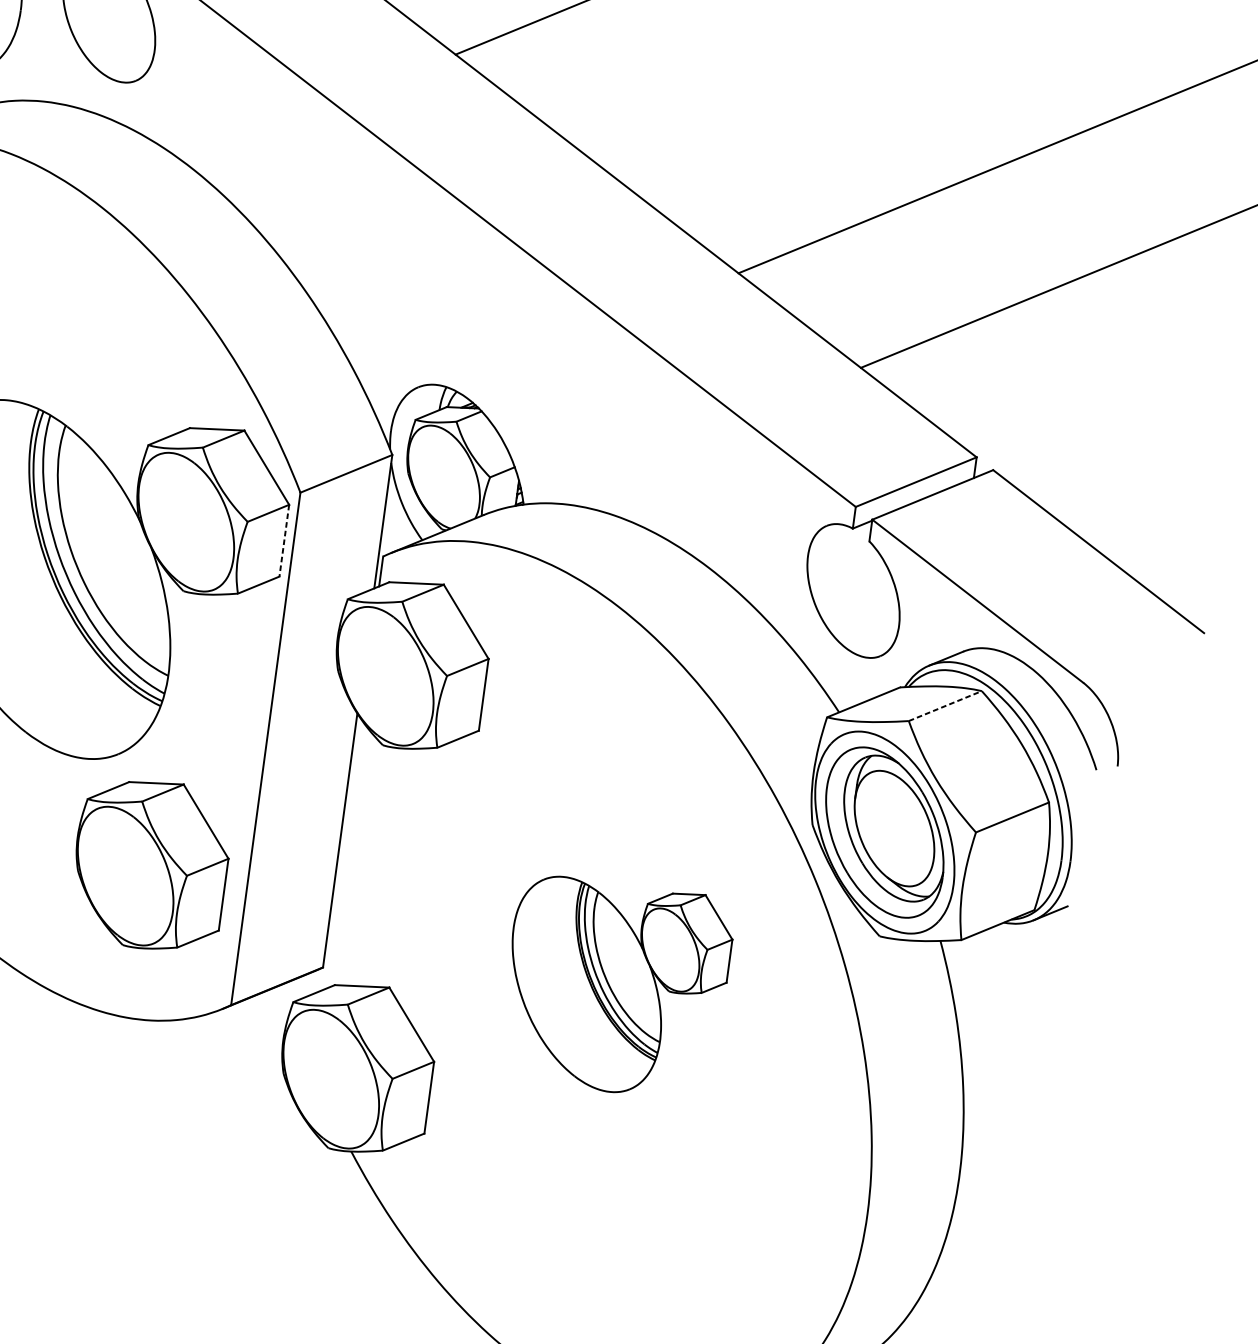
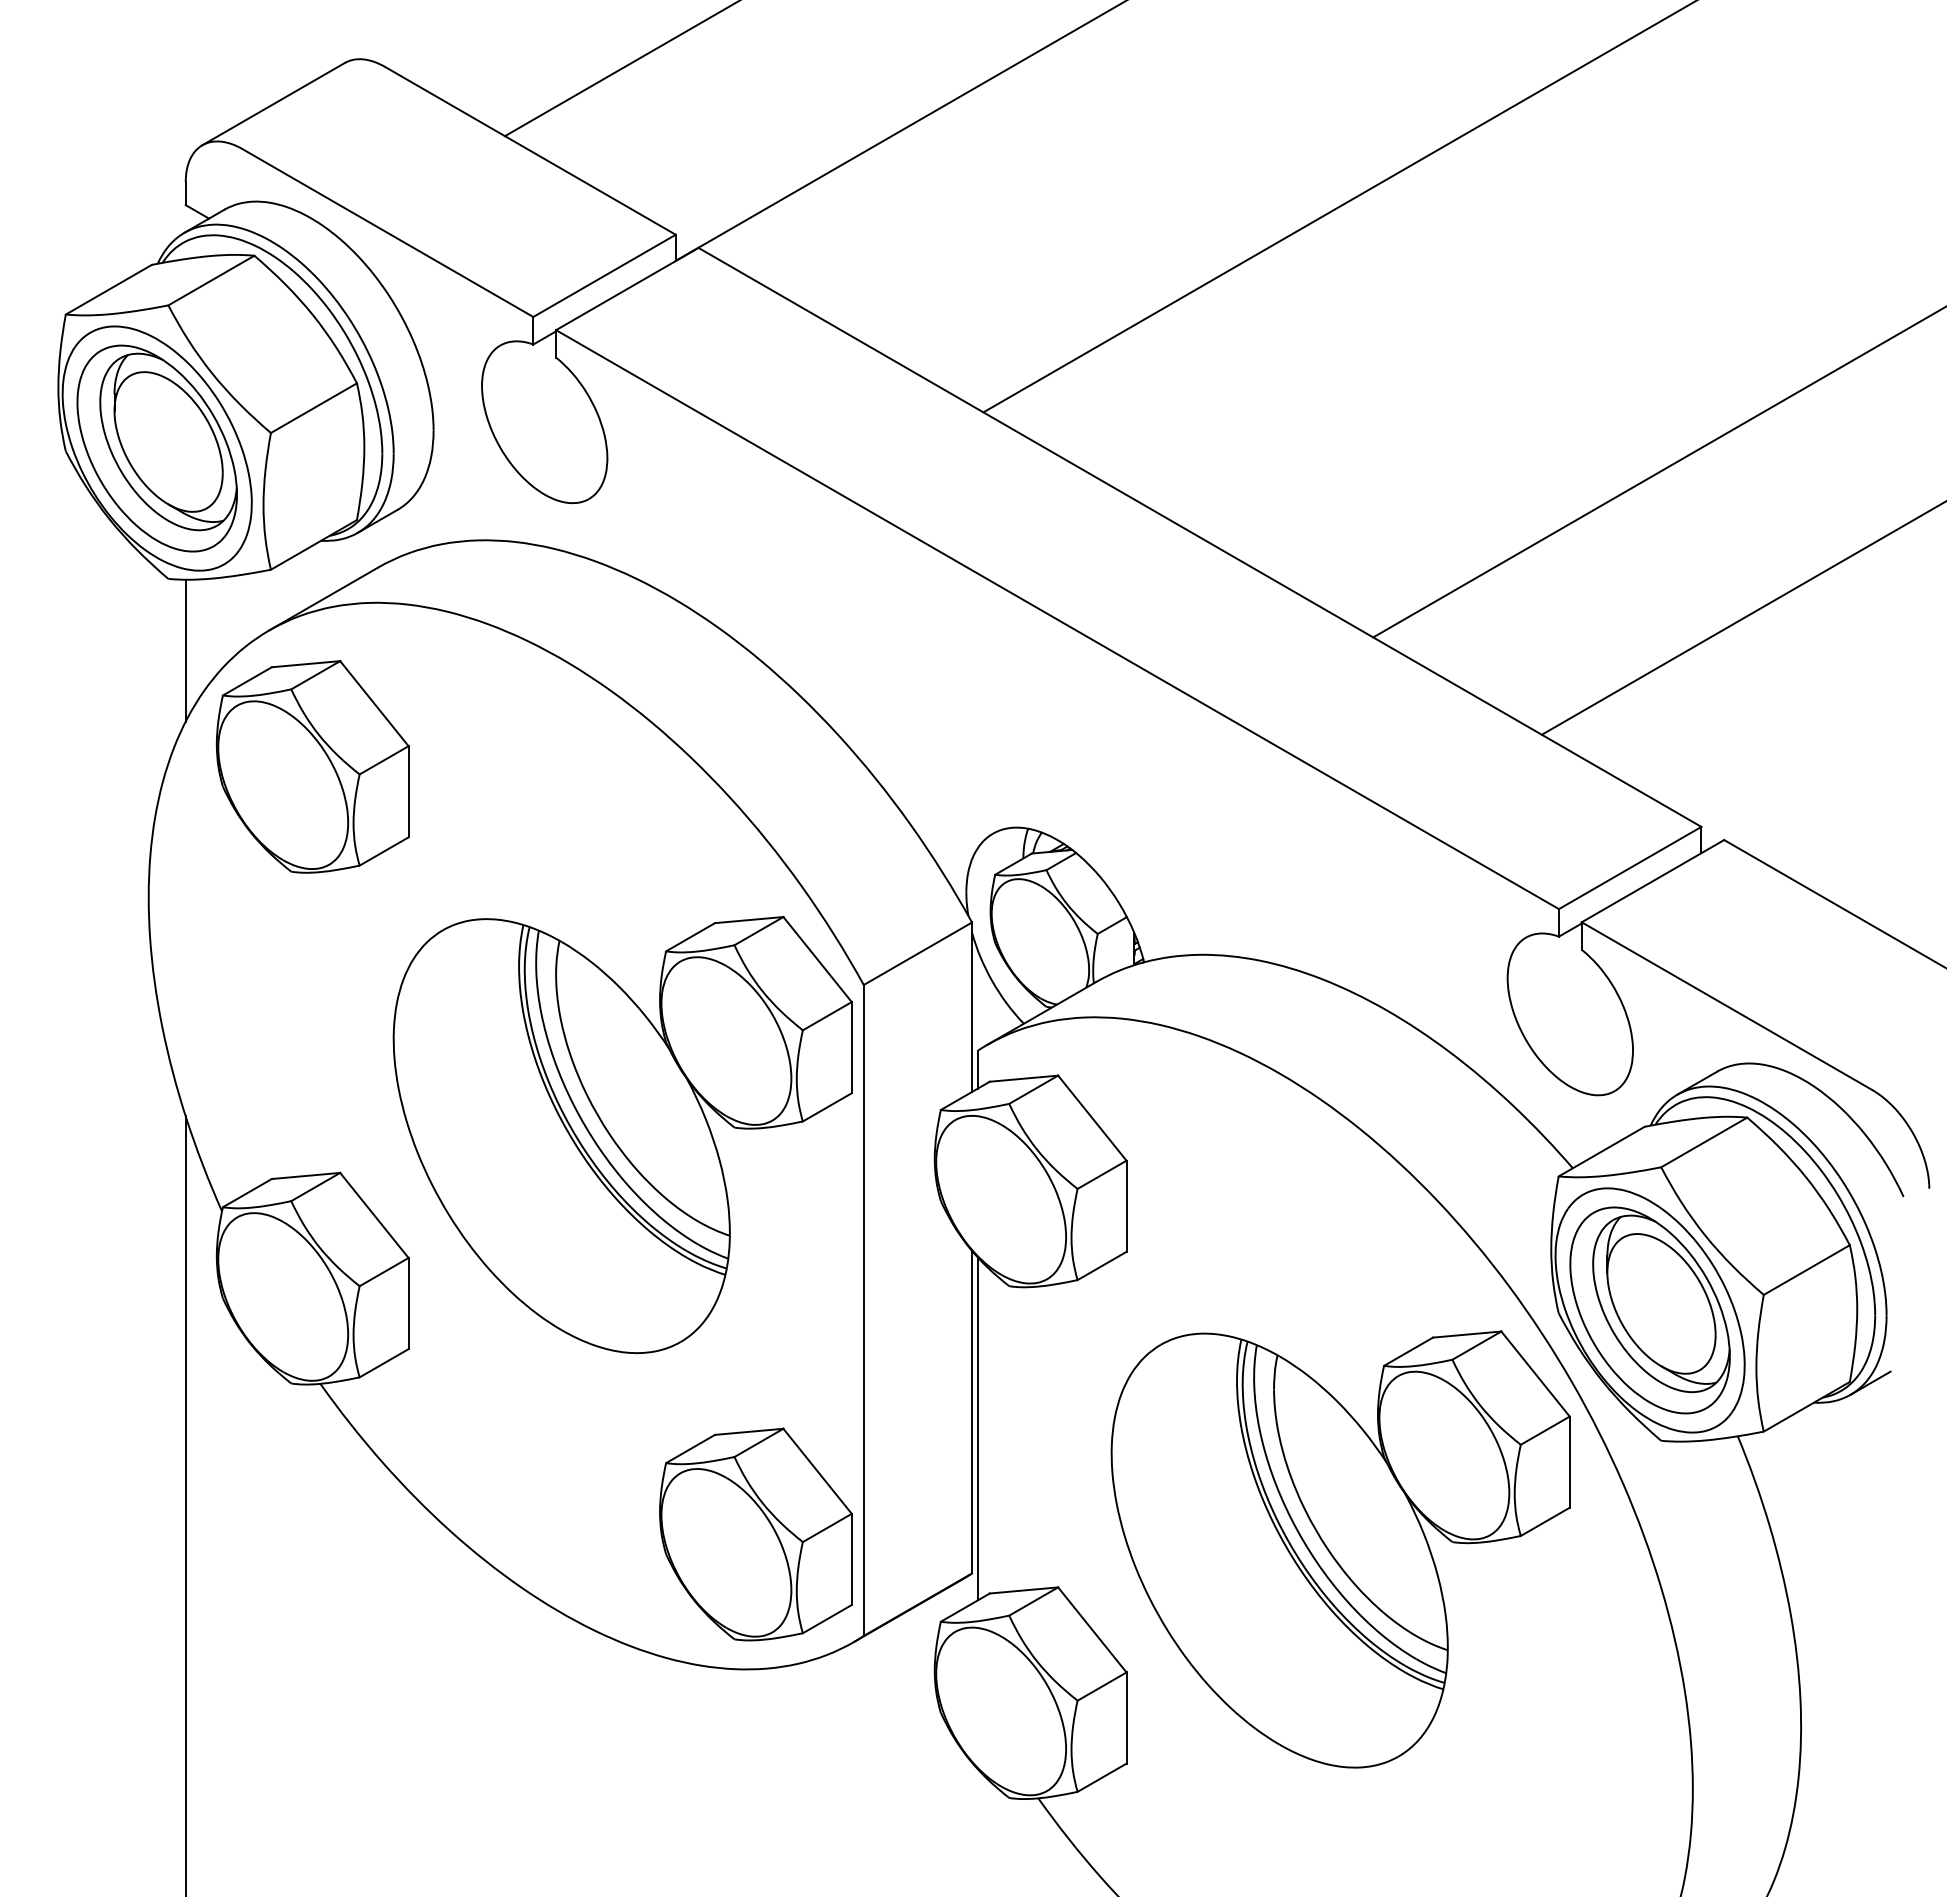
line: (284, 540) -> (851, 1047), dashed -> solid
line: (945, 706) -> (1704, 1142), dashed -> solid
line: (342, 853) -> (977, 1428), added
part: (150, 864) -> (755, 1534), moved
part: (615, 987) -> (1340, 1549), size x1.67

